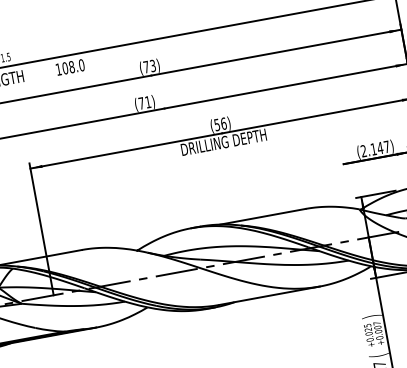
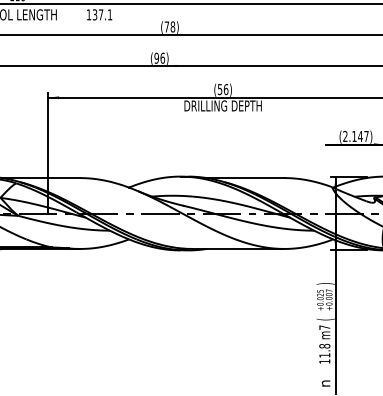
text: (152, 65) -> (172, 26), (73) -> (78)
text: (73, 66) -> (102, 14), 108.0 -> 137.1
text: (144, 102) -> (159, 57), (71) -> (96)

